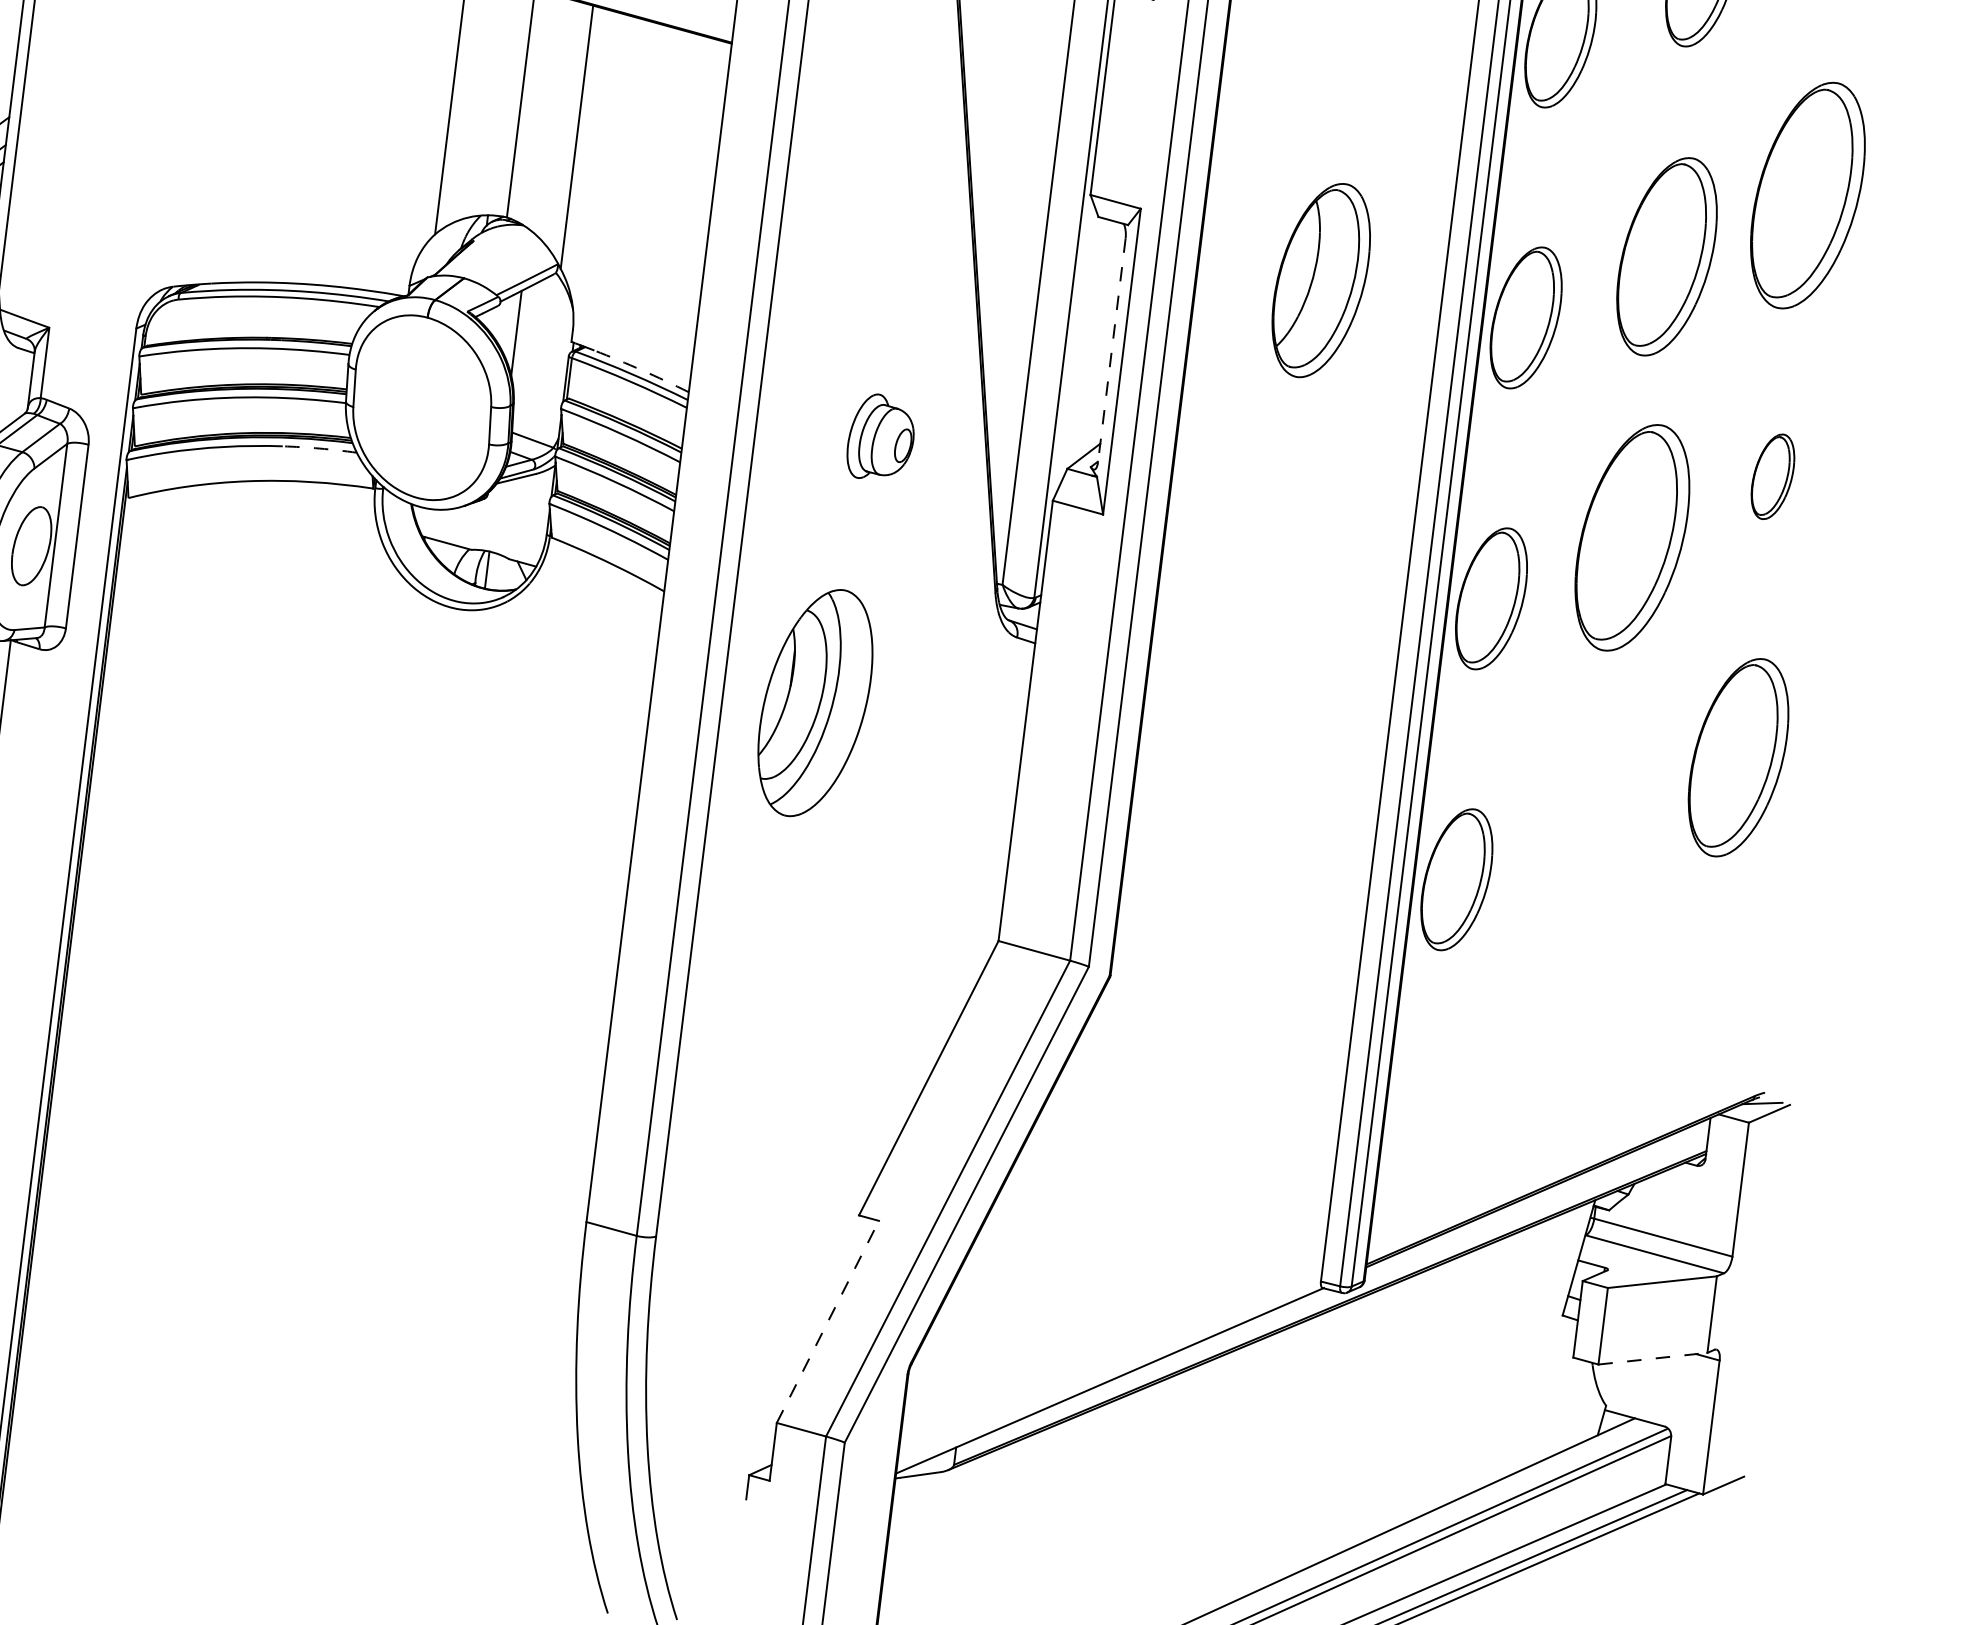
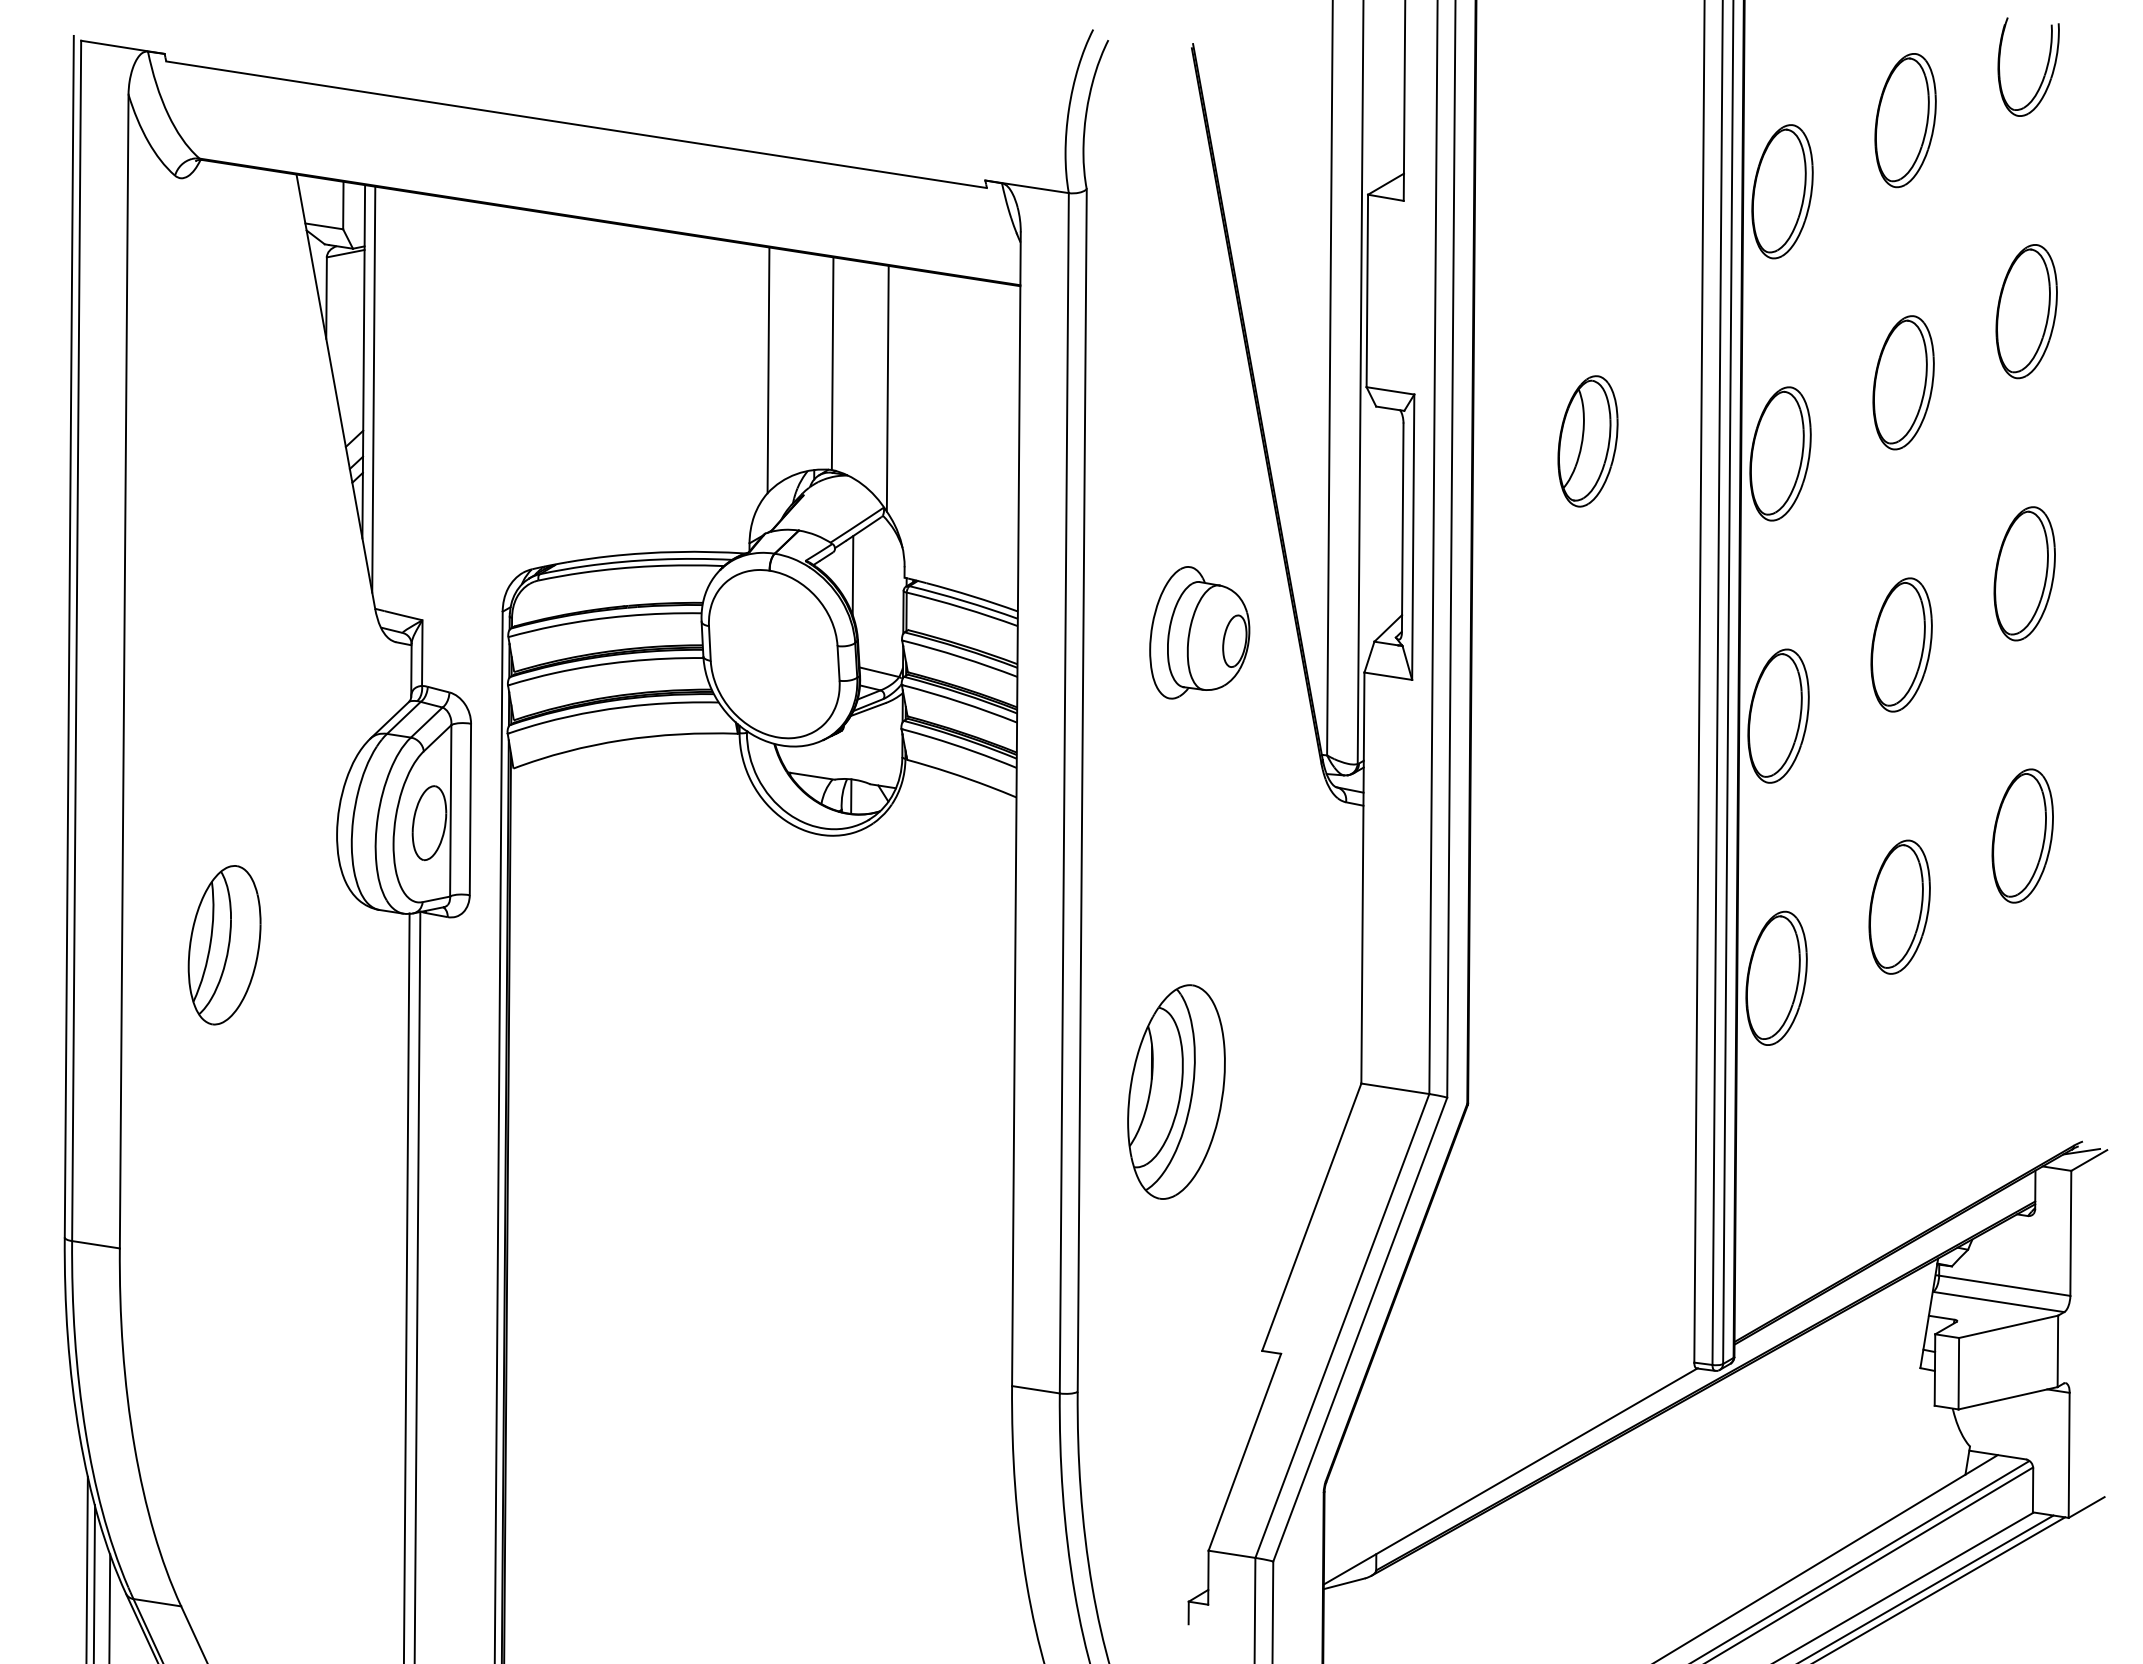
part: (1807, 195) -> (2026, 311), size x0.62
part: (1666, 256) -> (1903, 382), size x0.71
part: (1320, 280) -> (1587, 441), size x0.71
line: (1111, 350) -> (1402, 528), dashed -> solid
arc: (642, 370) -> (972, 596), dashed -> solid
part: (880, 437) -> (1199, 632), size x1.67
arc: (320, 448) -> (684, 702), dashed -> solid
part: (1772, 476) -> (2024, 573), size x1.67
part: (1632, 537) -> (1901, 644), size x0.62
part: (815, 702) -> (1176, 1091), moved
part: (1738, 757) -> (2022, 835), size x0.71
part: (1597, 817) -> (1899, 906), added
line: (827, 1322) -> (1244, 1452), dashed -> solid
line: (1653, 1359) -> (2008, 1398), dashed -> solid

